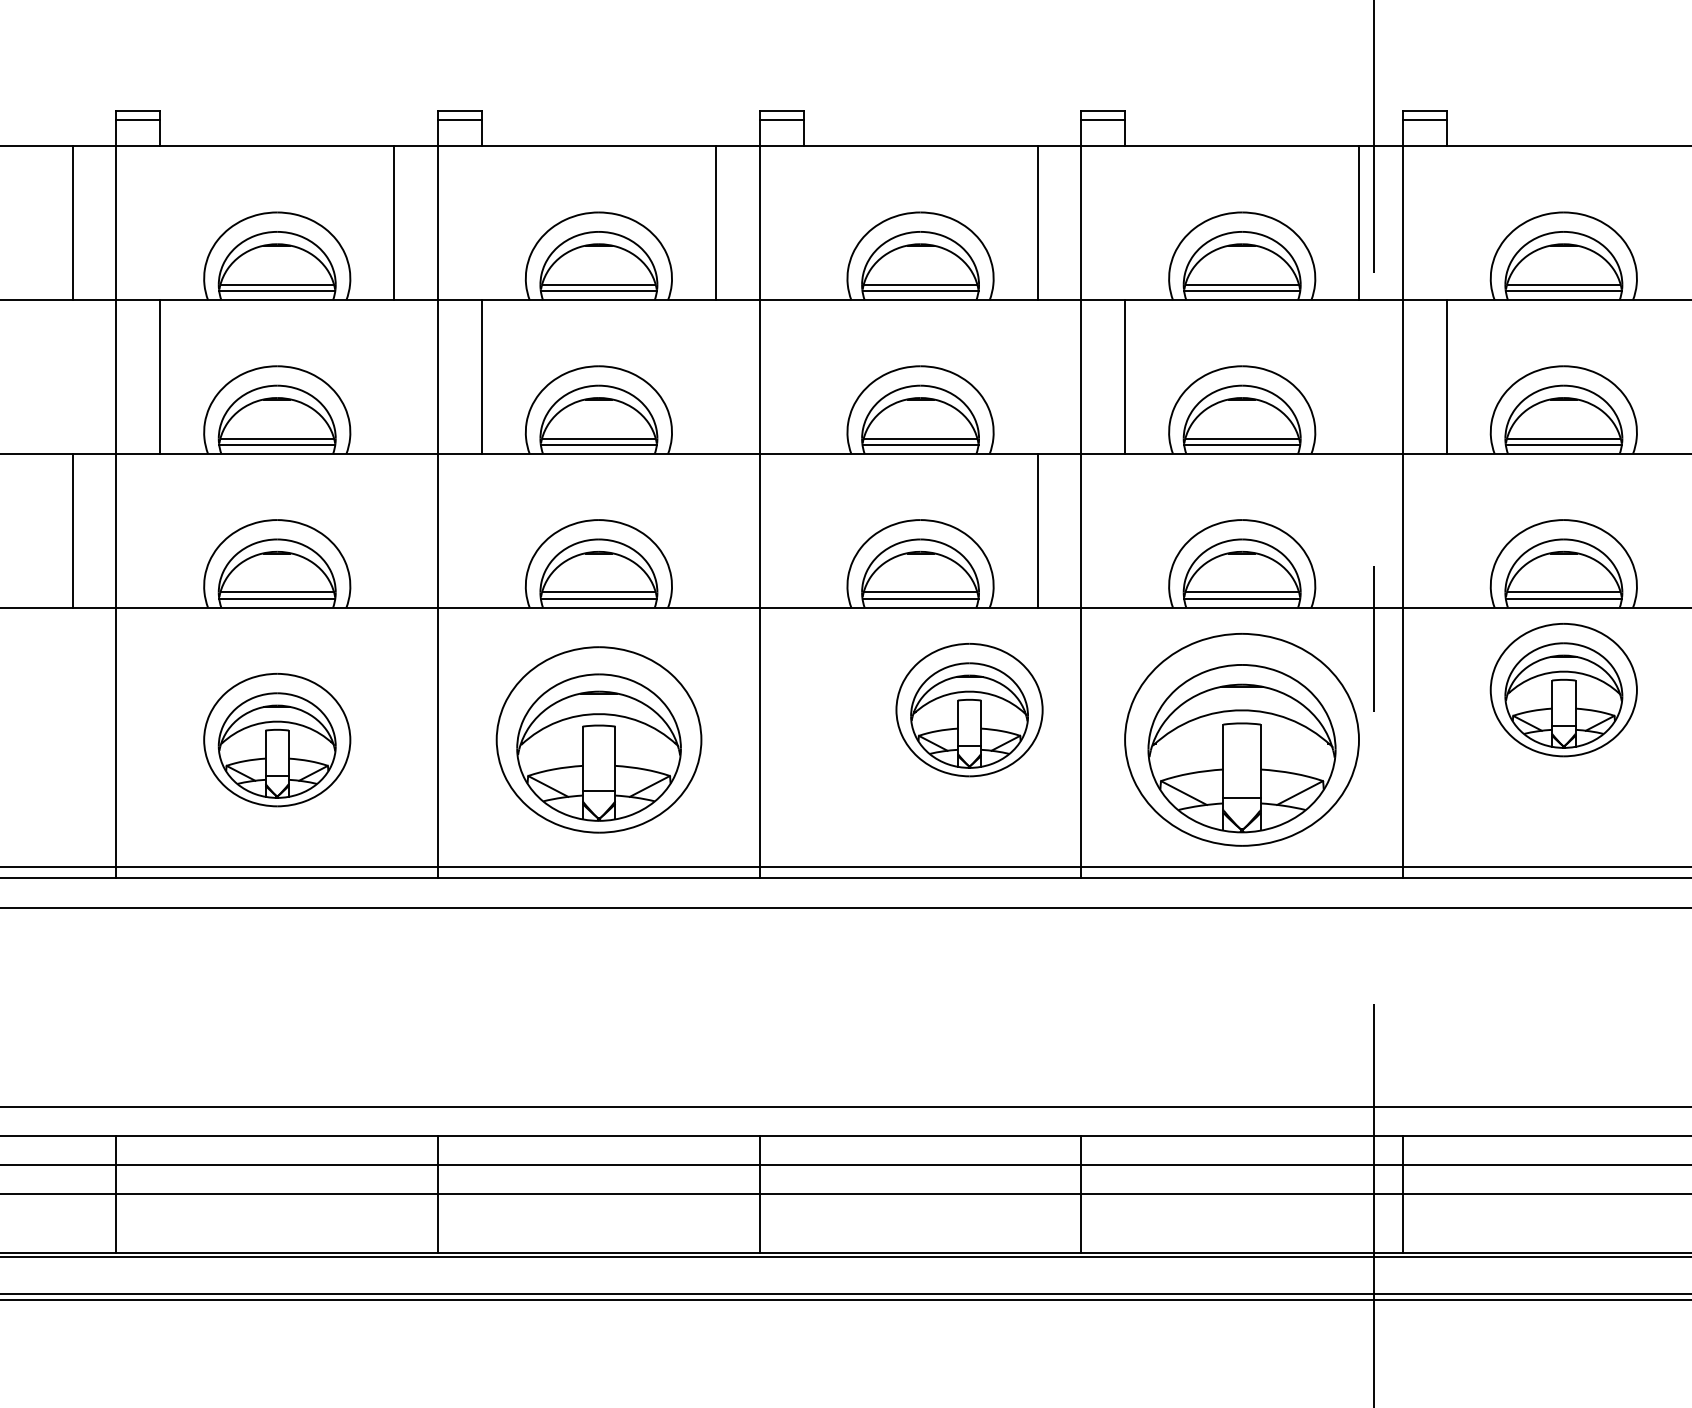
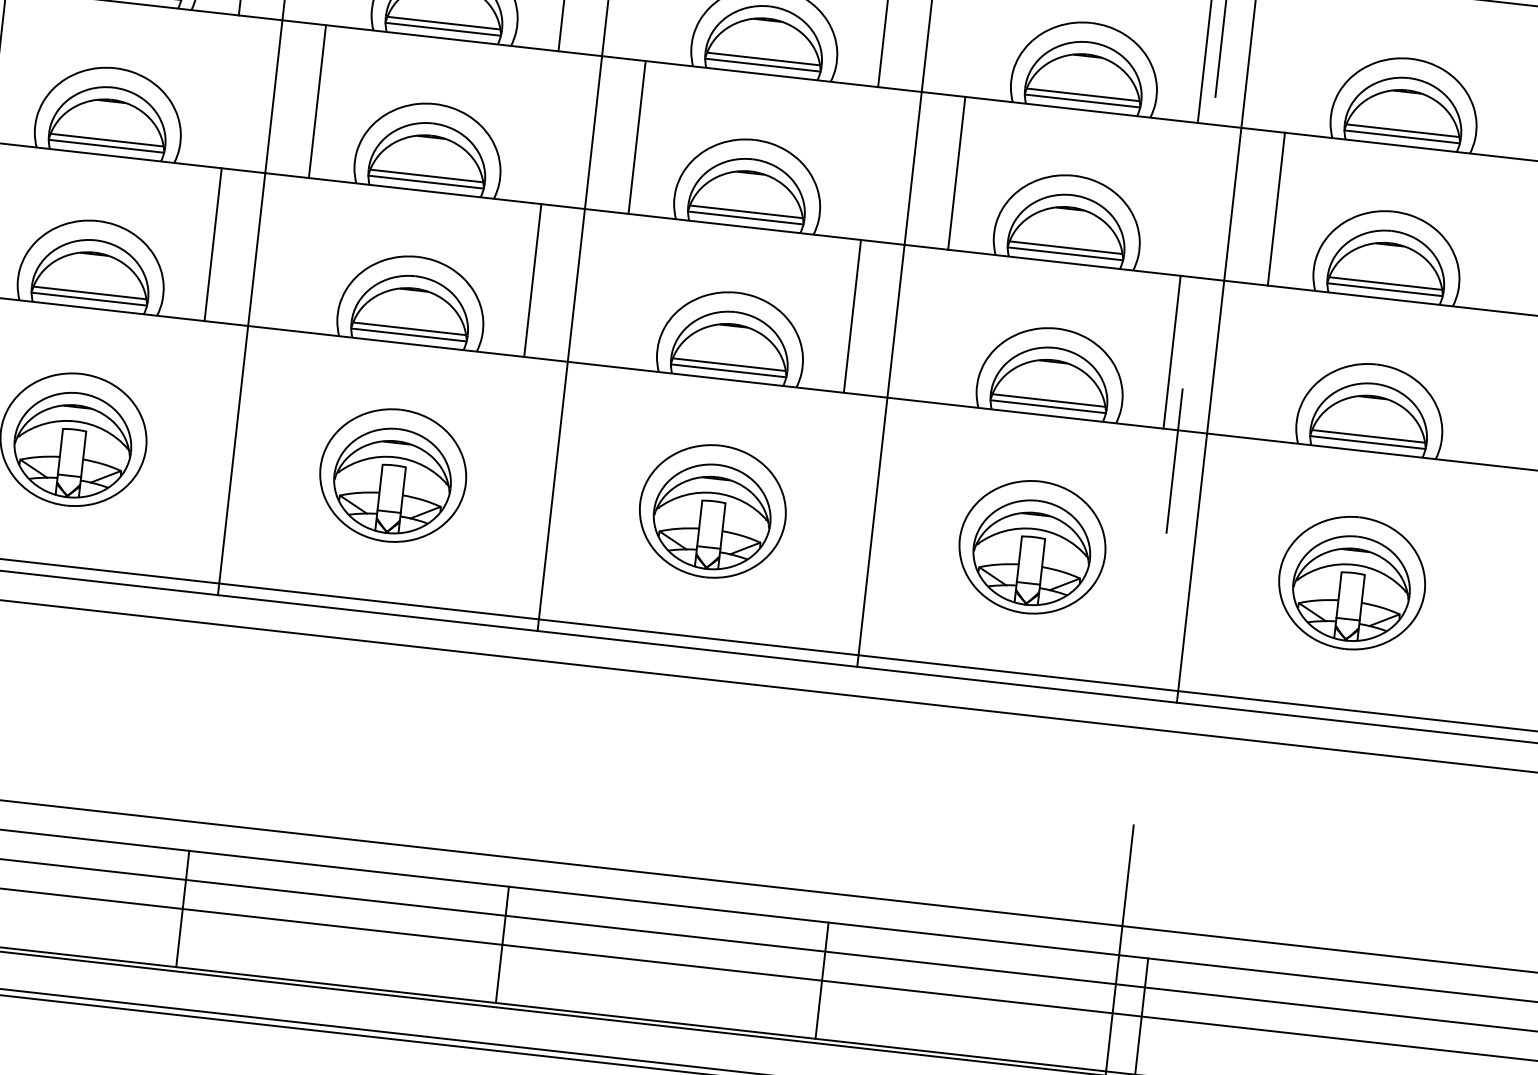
line: (803, 376) -> (637, 137), added
line: (394, 530) -> (213, 244), added
line: (715, 530) -> (532, 280), added
line: (1359, 530) -> (1172, 352), added
part: (1563, 690) -> (1351, 583), moved
part: (969, 710) -> (712, 511), moved
part: (598, 740) -> (392, 475), size x0.71
part: (1242, 740) -> (1032, 547), size x0.62

